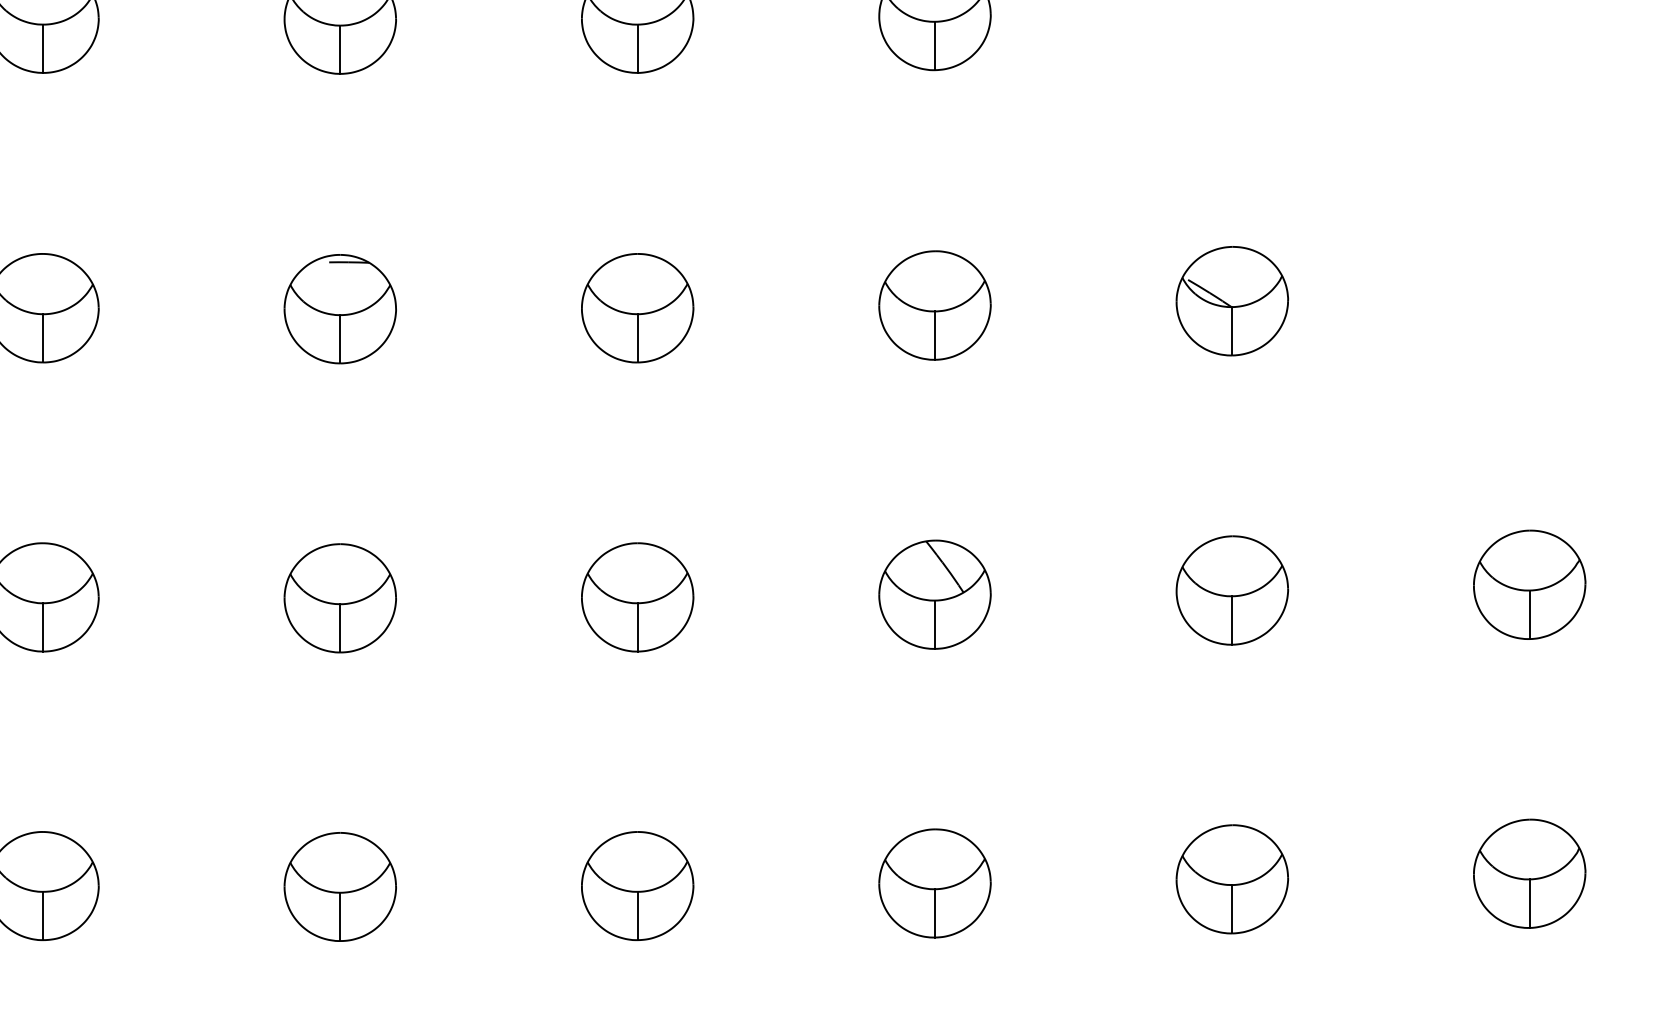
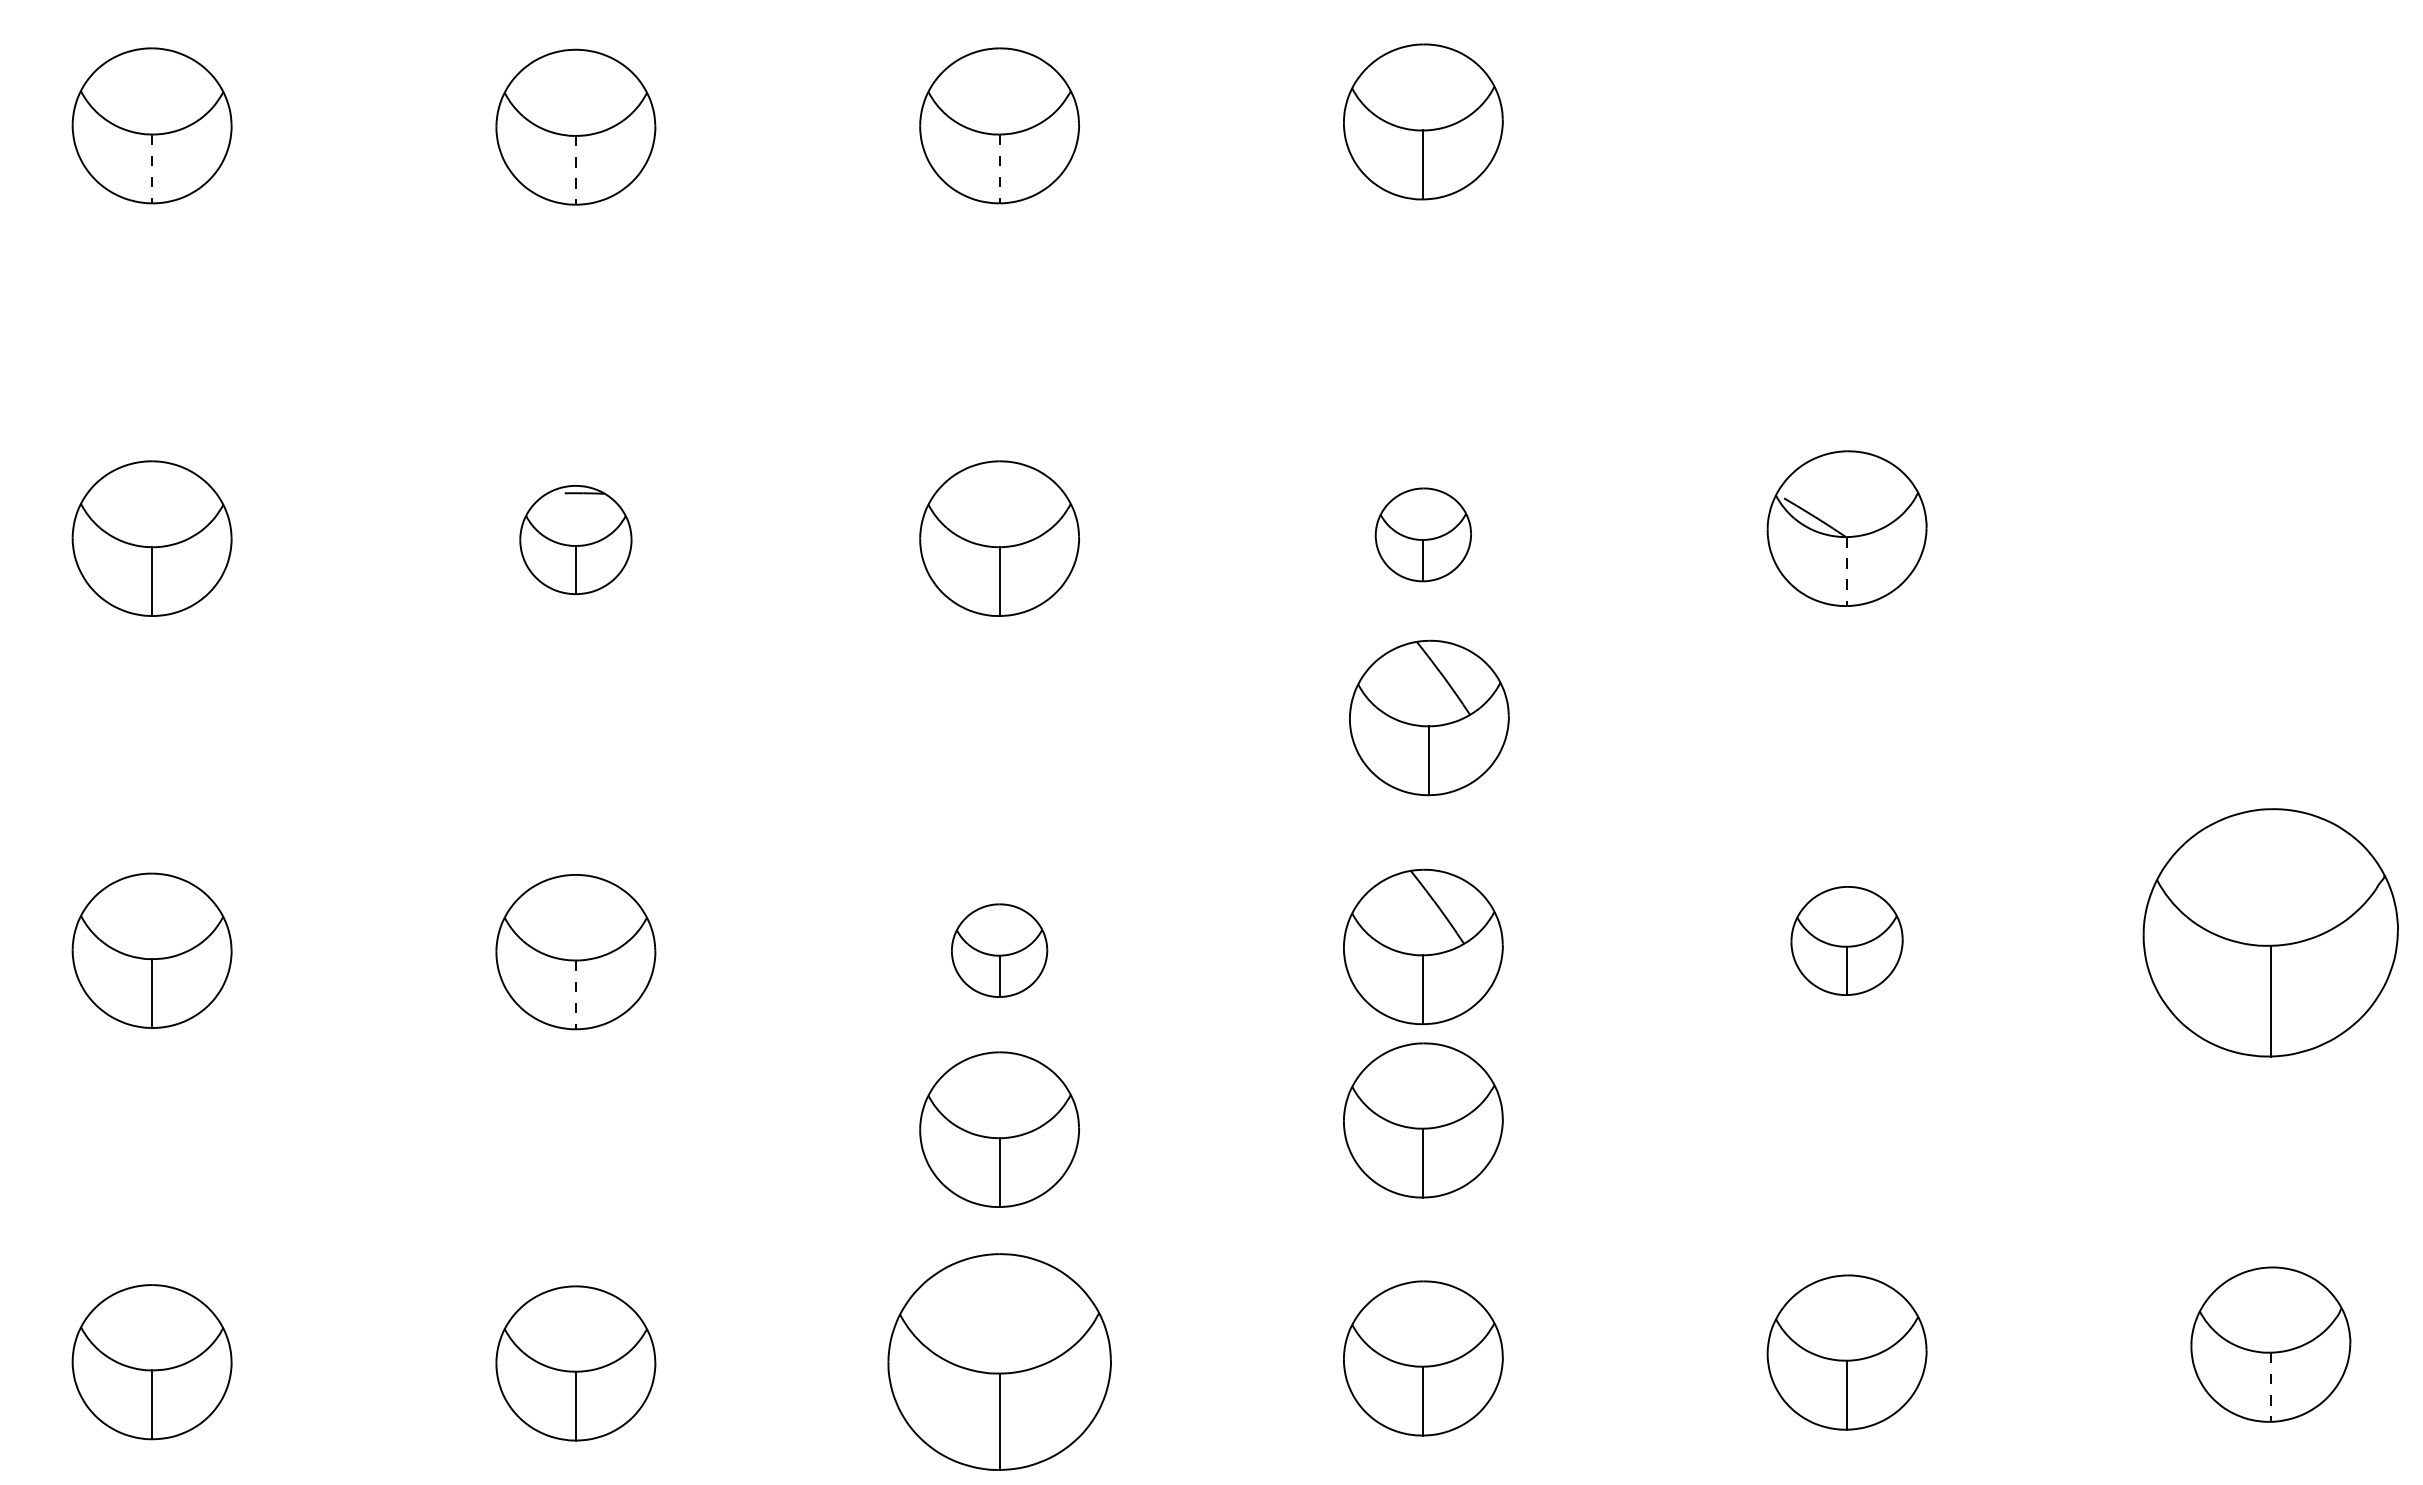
line: (43, 49) -> (152, 169), solid -> dashed
line: (340, 49) -> (575, 170), solid -> dashed
line: (637, 49) -> (999, 169), solid -> dashed
part: (935, 305) -> (1423, 534), size x0.6
part: (340, 308) -> (575, 539), size x0.7
line: (1232, 331) -> (1847, 572), solid -> dashed
part: (939, 433) -> (1429, 717), added
part: (1529, 584) -> (2270, 932), size x1.6
part: (1231, 590) -> (1846, 940), size x0.7
part: (637, 597) -> (999, 950), size x0.6
line: (340, 628) -> (575, 995), solid -> dashed
part: (935, 716) -> (1423, 1120), added
part: (637, 722) -> (999, 1129), added
part: (637, 886) -> (999, 1362), size x1.4
line: (1529, 903) -> (2270, 1387), solid -> dashed

